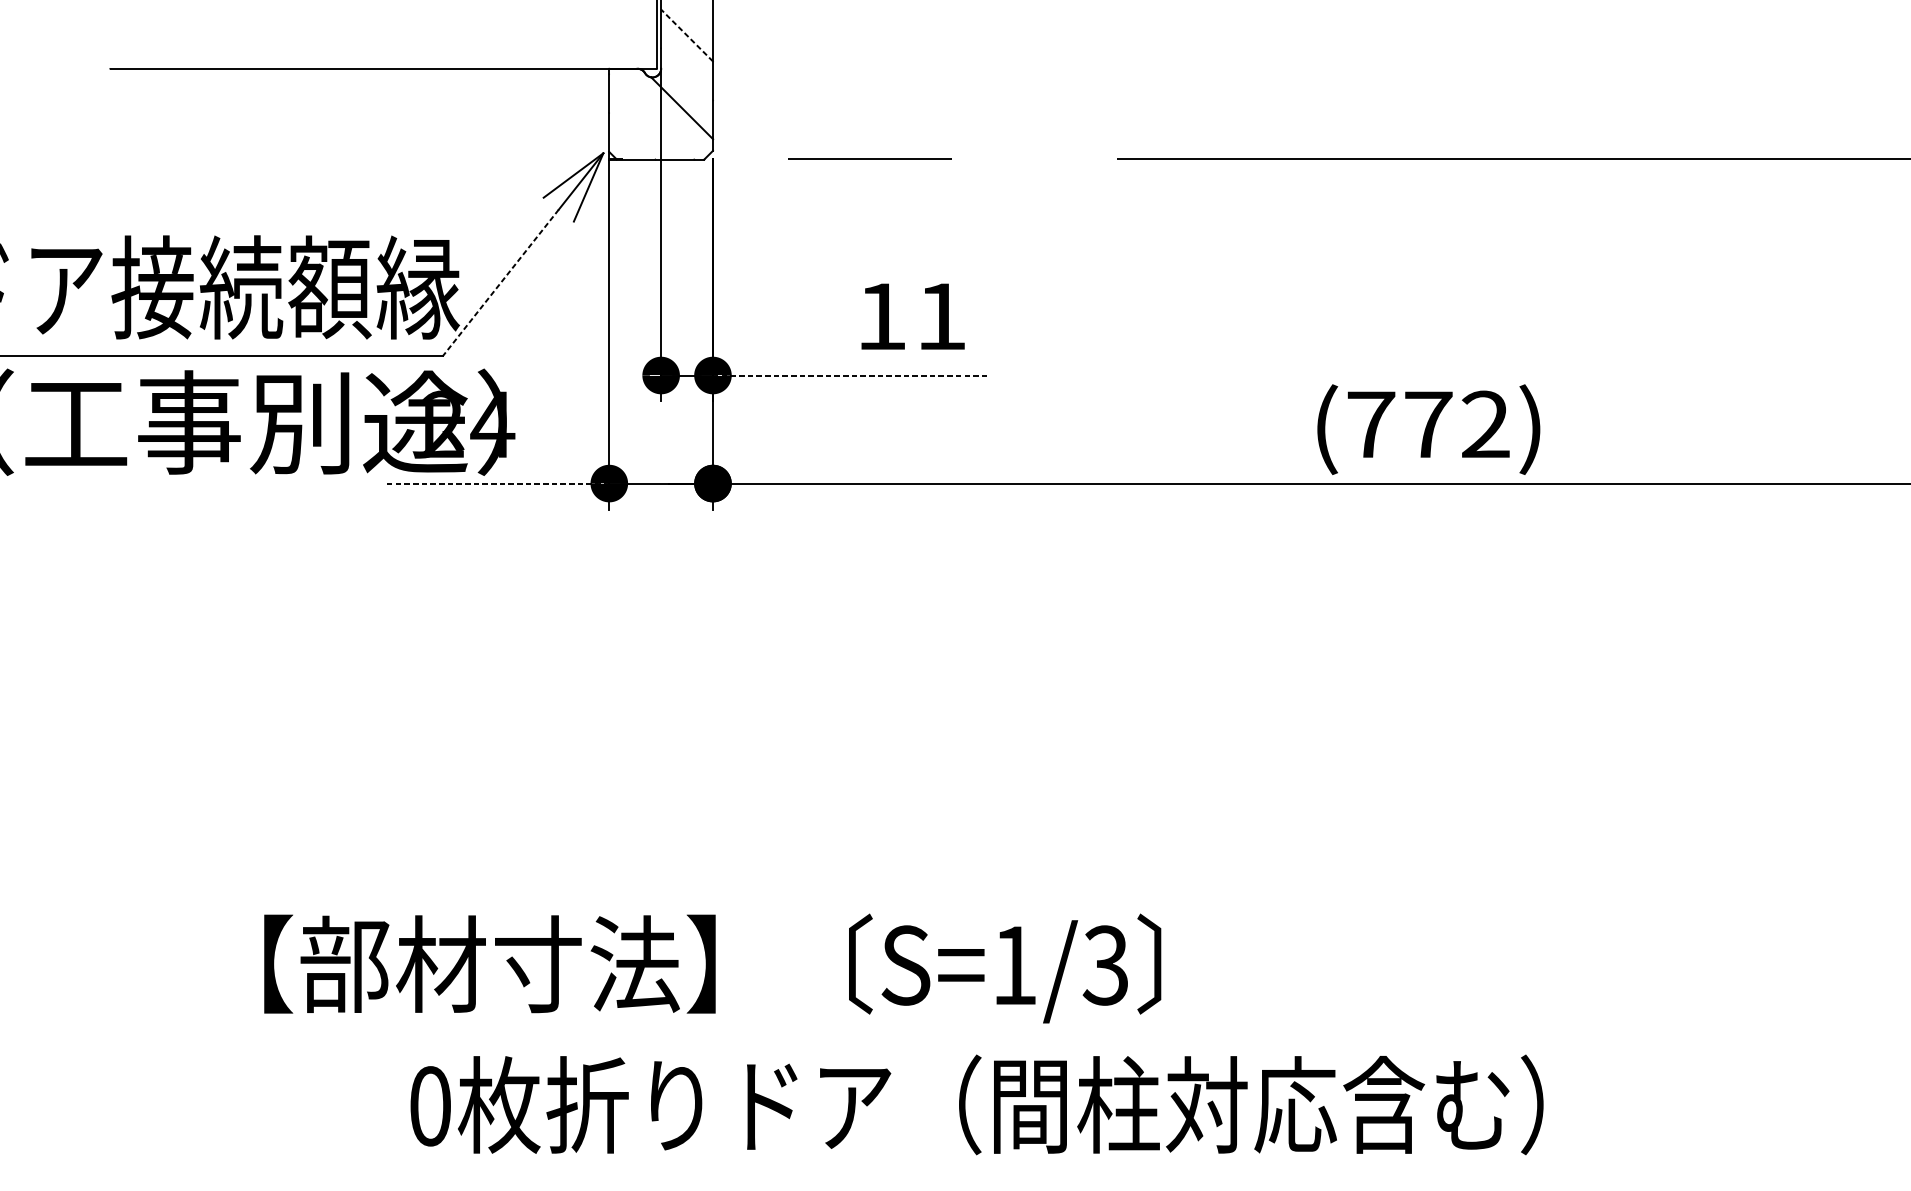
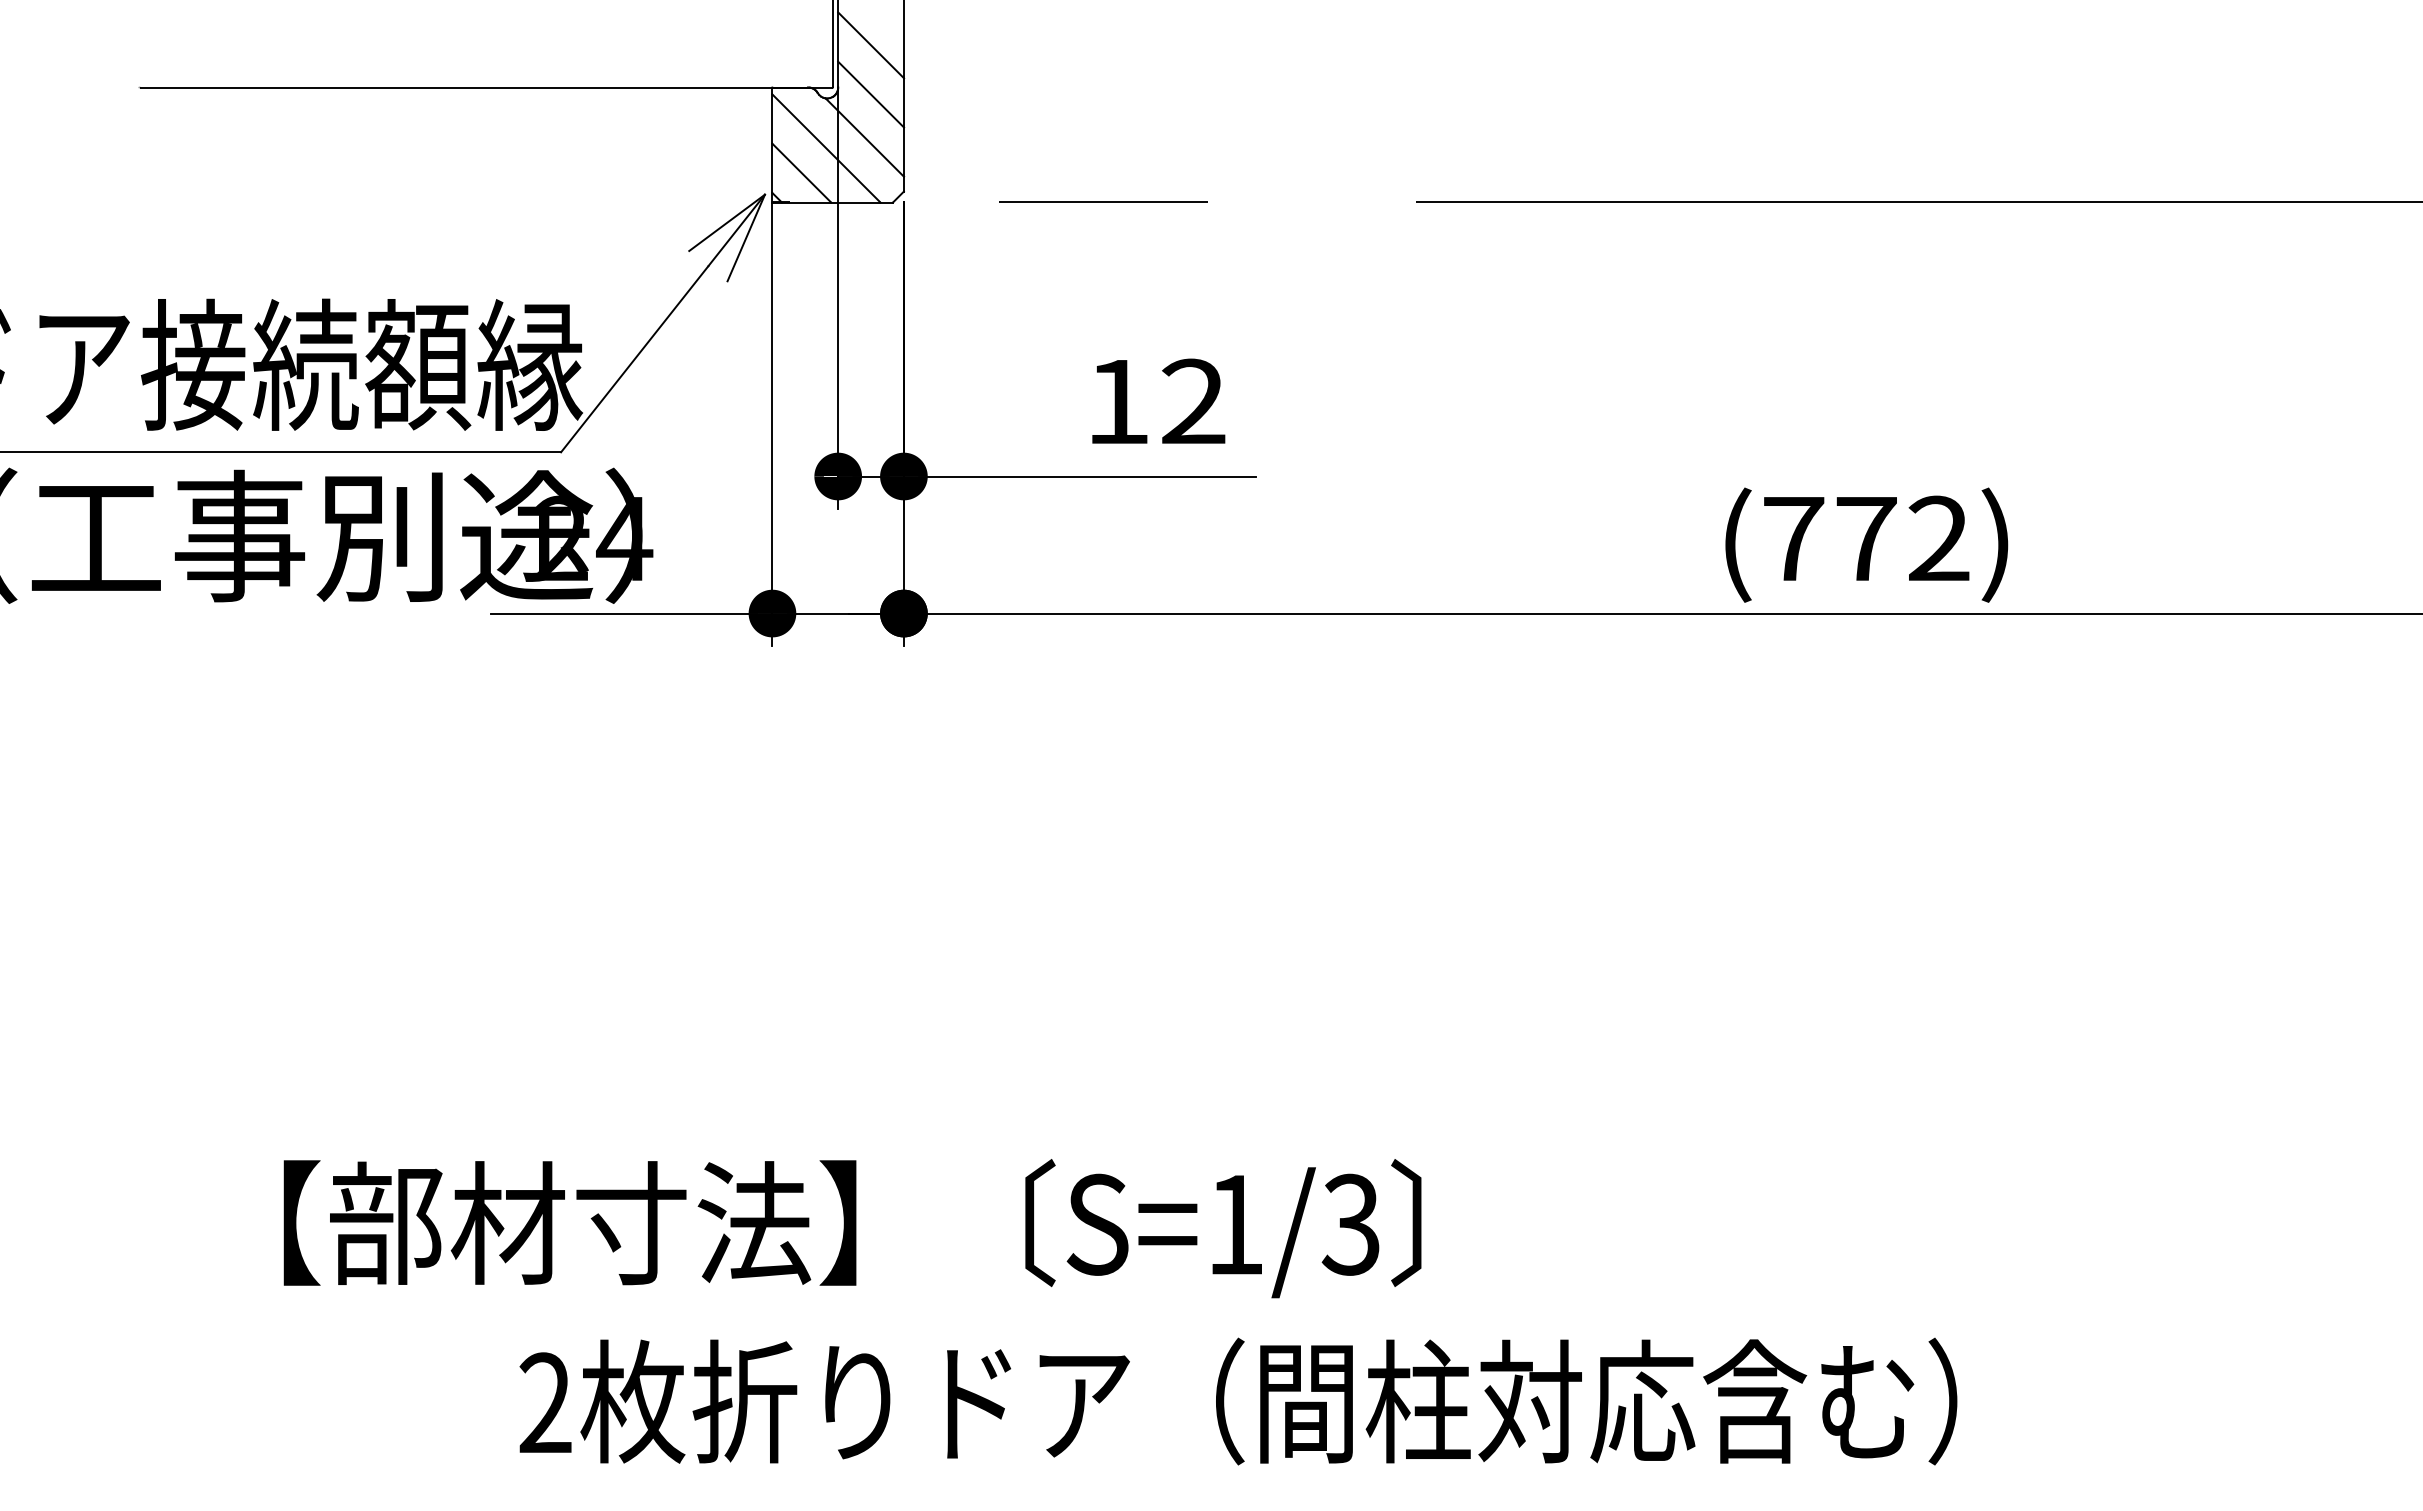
line: (687, 35) -> (871, 45), dashed -> solid
line: (687, 74) -> (871, 94), added
line: (651, 116) -> (826, 148), added
line: (632, 135) -> (801, 172), added
line: (500, 283) -> (634, 359), dashed -> solid
text: (941, 315) -> (1193, 400), 11 -> 12
line: (852, 375) -> (1080, 476), dashed -> solid
text: (1428, 429) -> (1866, 544), moved
line: (498, 483) -> (631, 613), dashed -> solid
text: (712, 968) -> (852, 1228), moved
text: (430, 1106) -> (545, 1403), 0 -> 2

